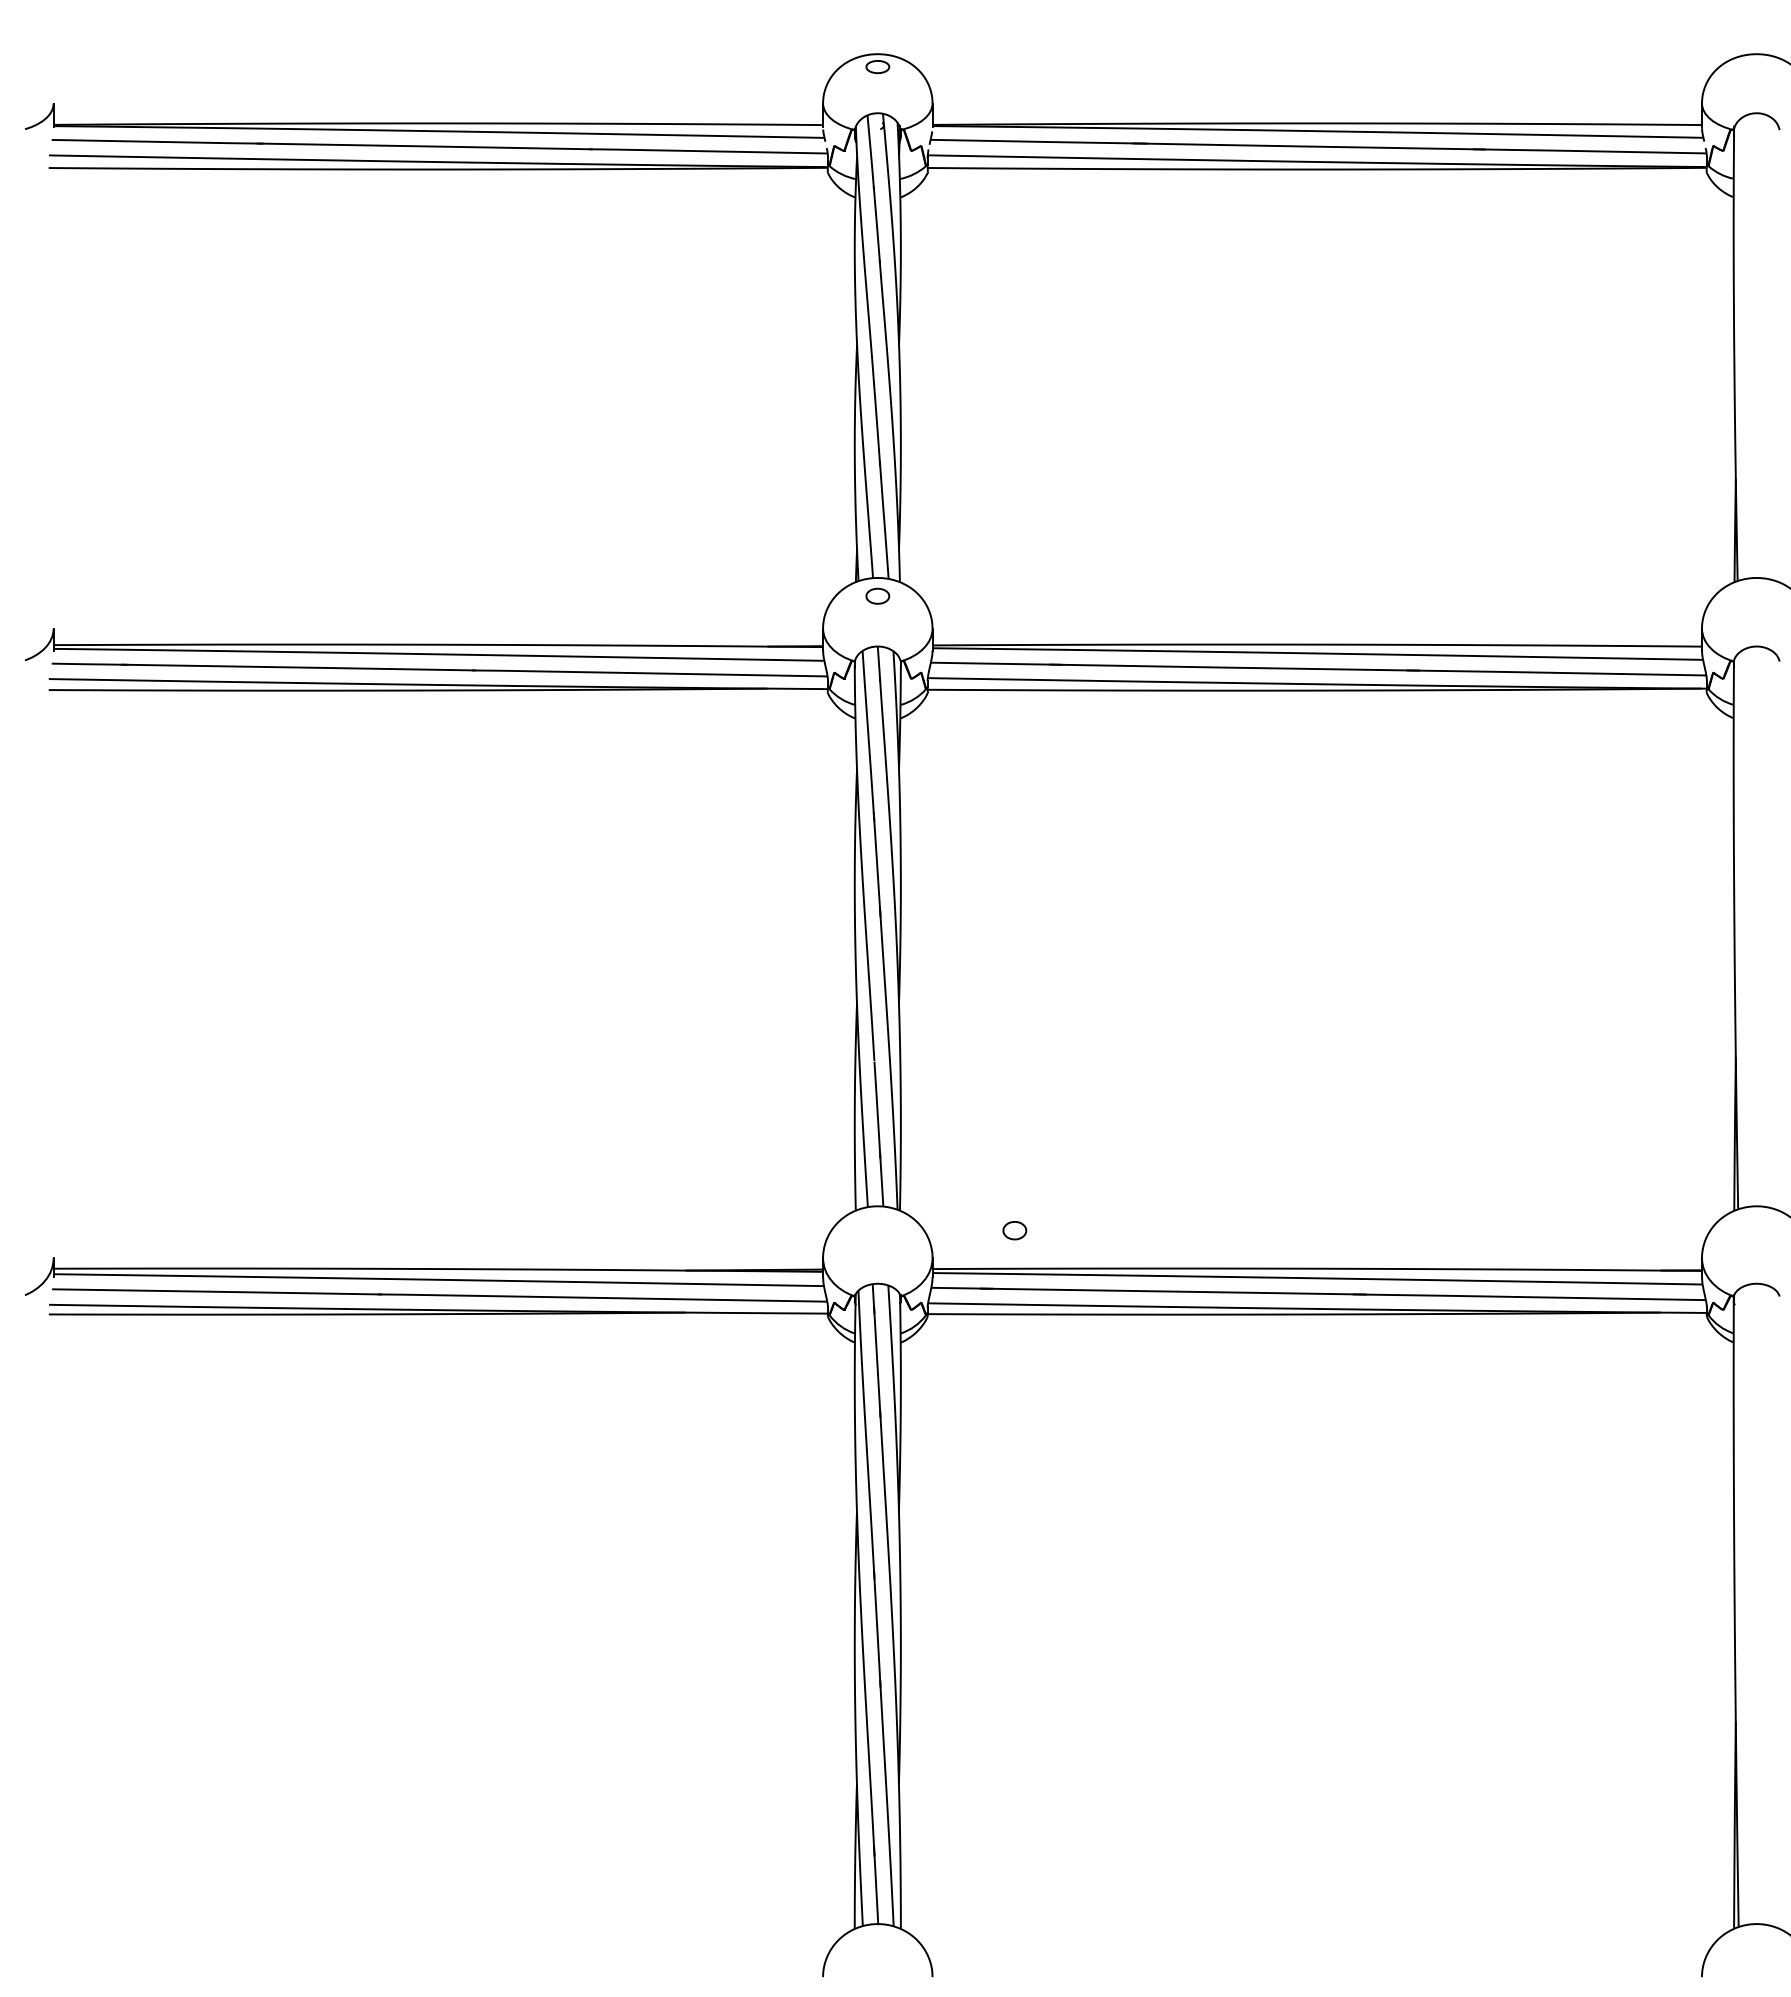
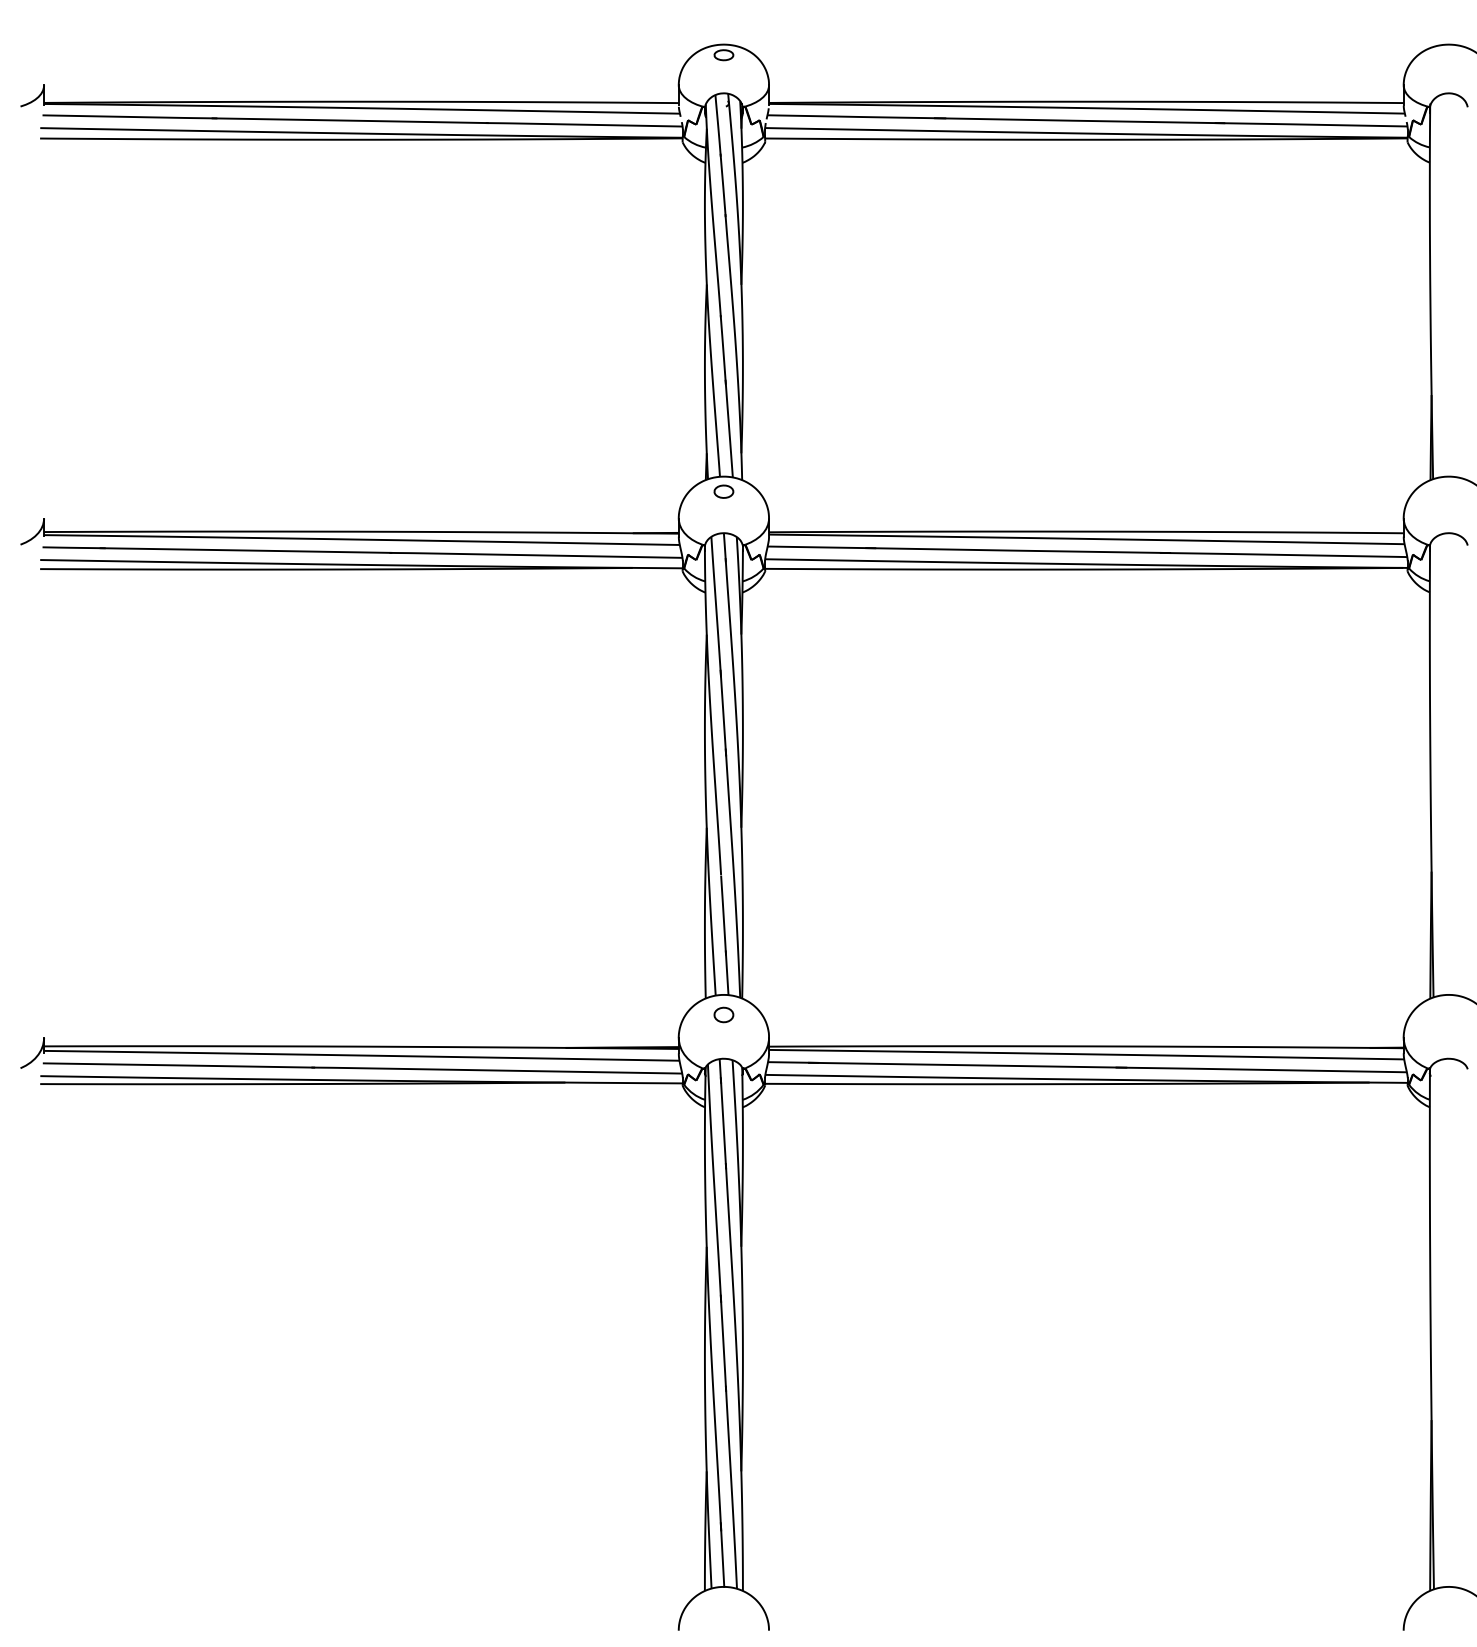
part: (1014, 1230) -> (723, 1014), moved

